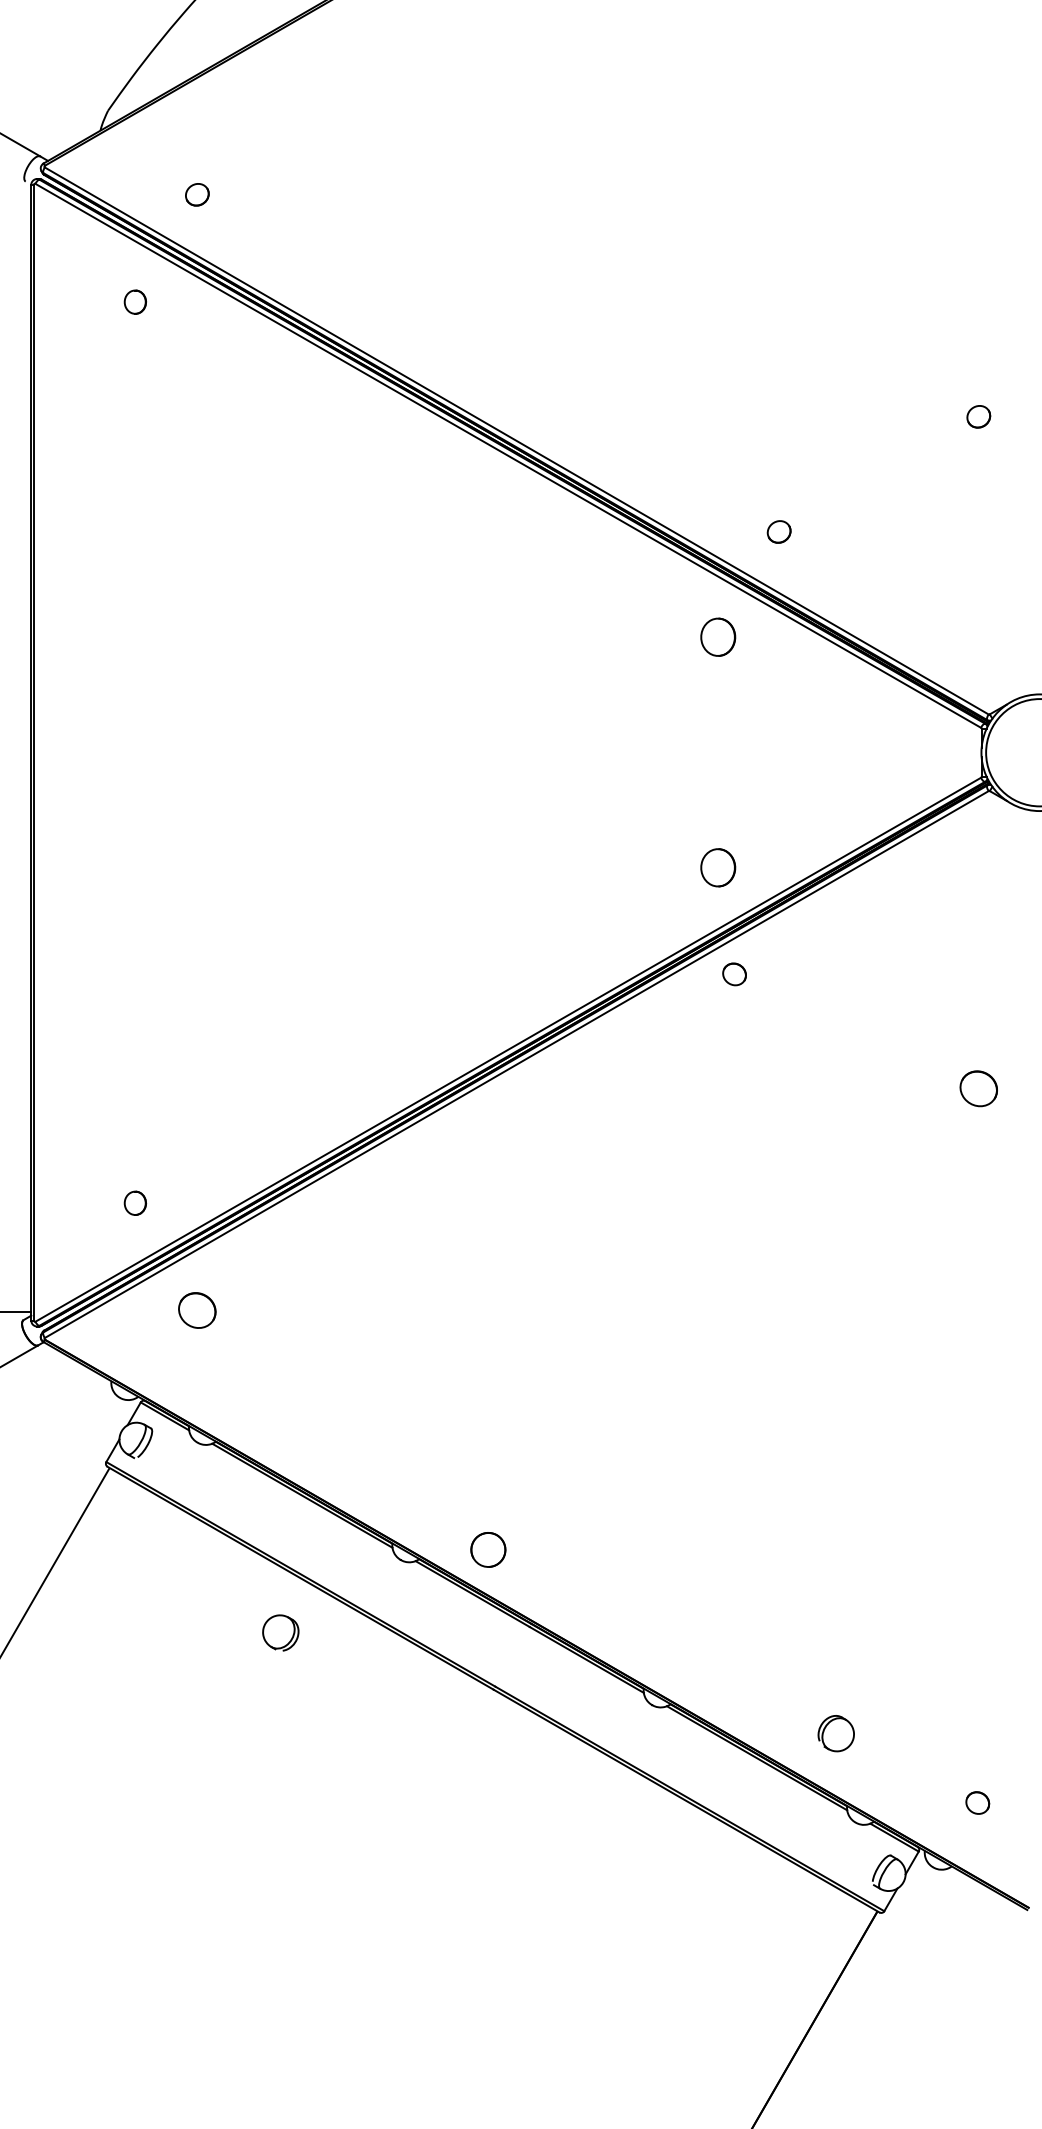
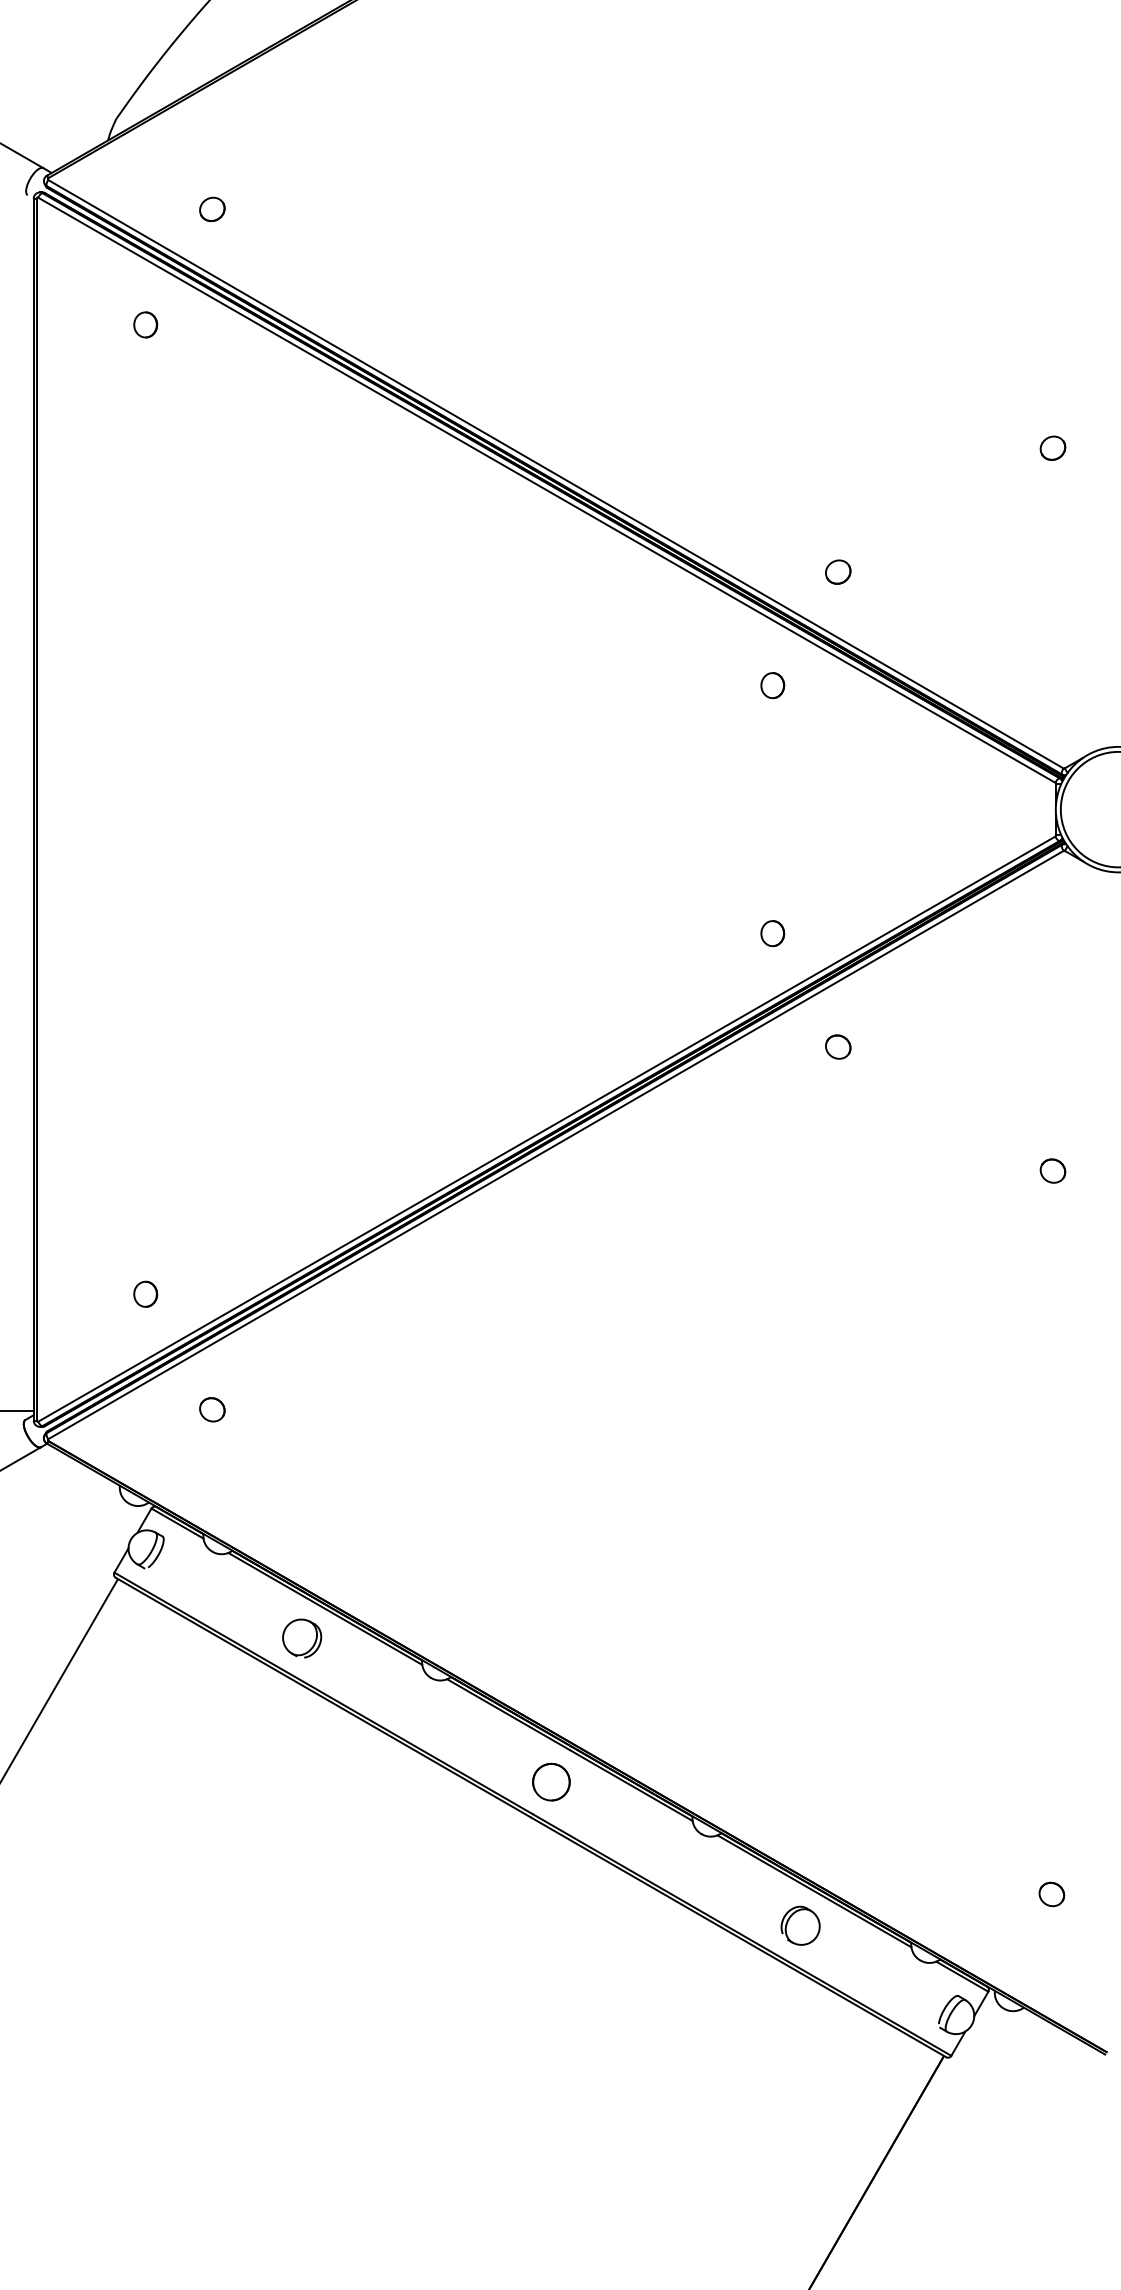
part: (718, 637) -> (772, 685), size x0.62
part: (718, 867) -> (772, 933), size x0.62
part: (734, 973) -> (838, 1046), moved
part: (978, 1088) -> (1052, 1170), size x0.62
part: (197, 1310) -> (212, 1409), size x0.62
part: (488, 1550) -> (551, 1782), moved
part: (281, 1632) -> (302, 1638), moved
part: (836, 1733) -> (800, 1925), moved
part: (977, 1803) -> (1051, 1894), moved

